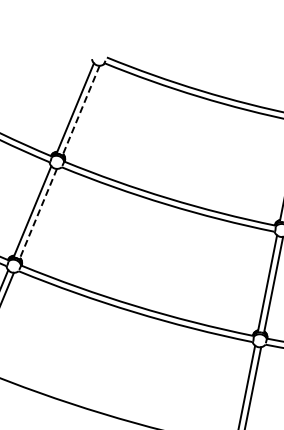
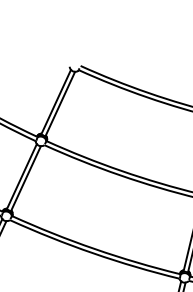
line: (81, 110) -> (60, 104), dashed -> solid
line: (38, 213) -> (26, 178), dashed -> solid

